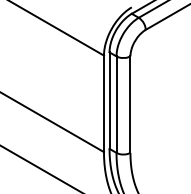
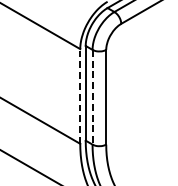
line: (103, 103) -> (79, 96), solid -> dashed
line: (116, 105) -> (92, 98), solid -> dashed

